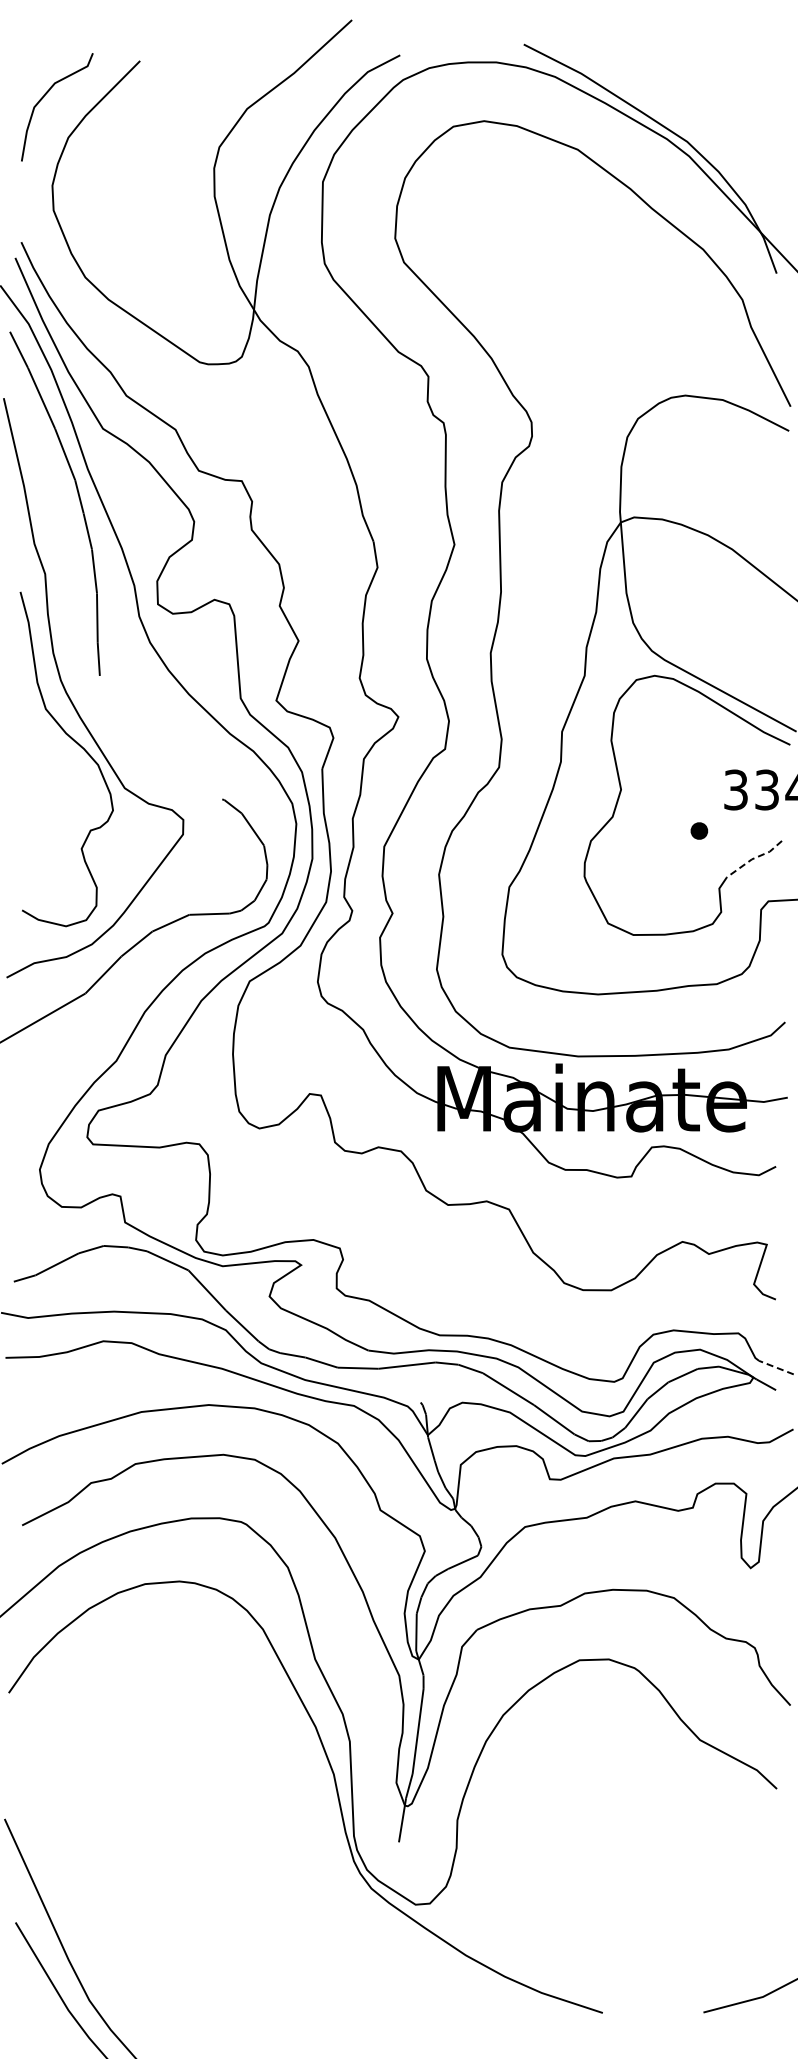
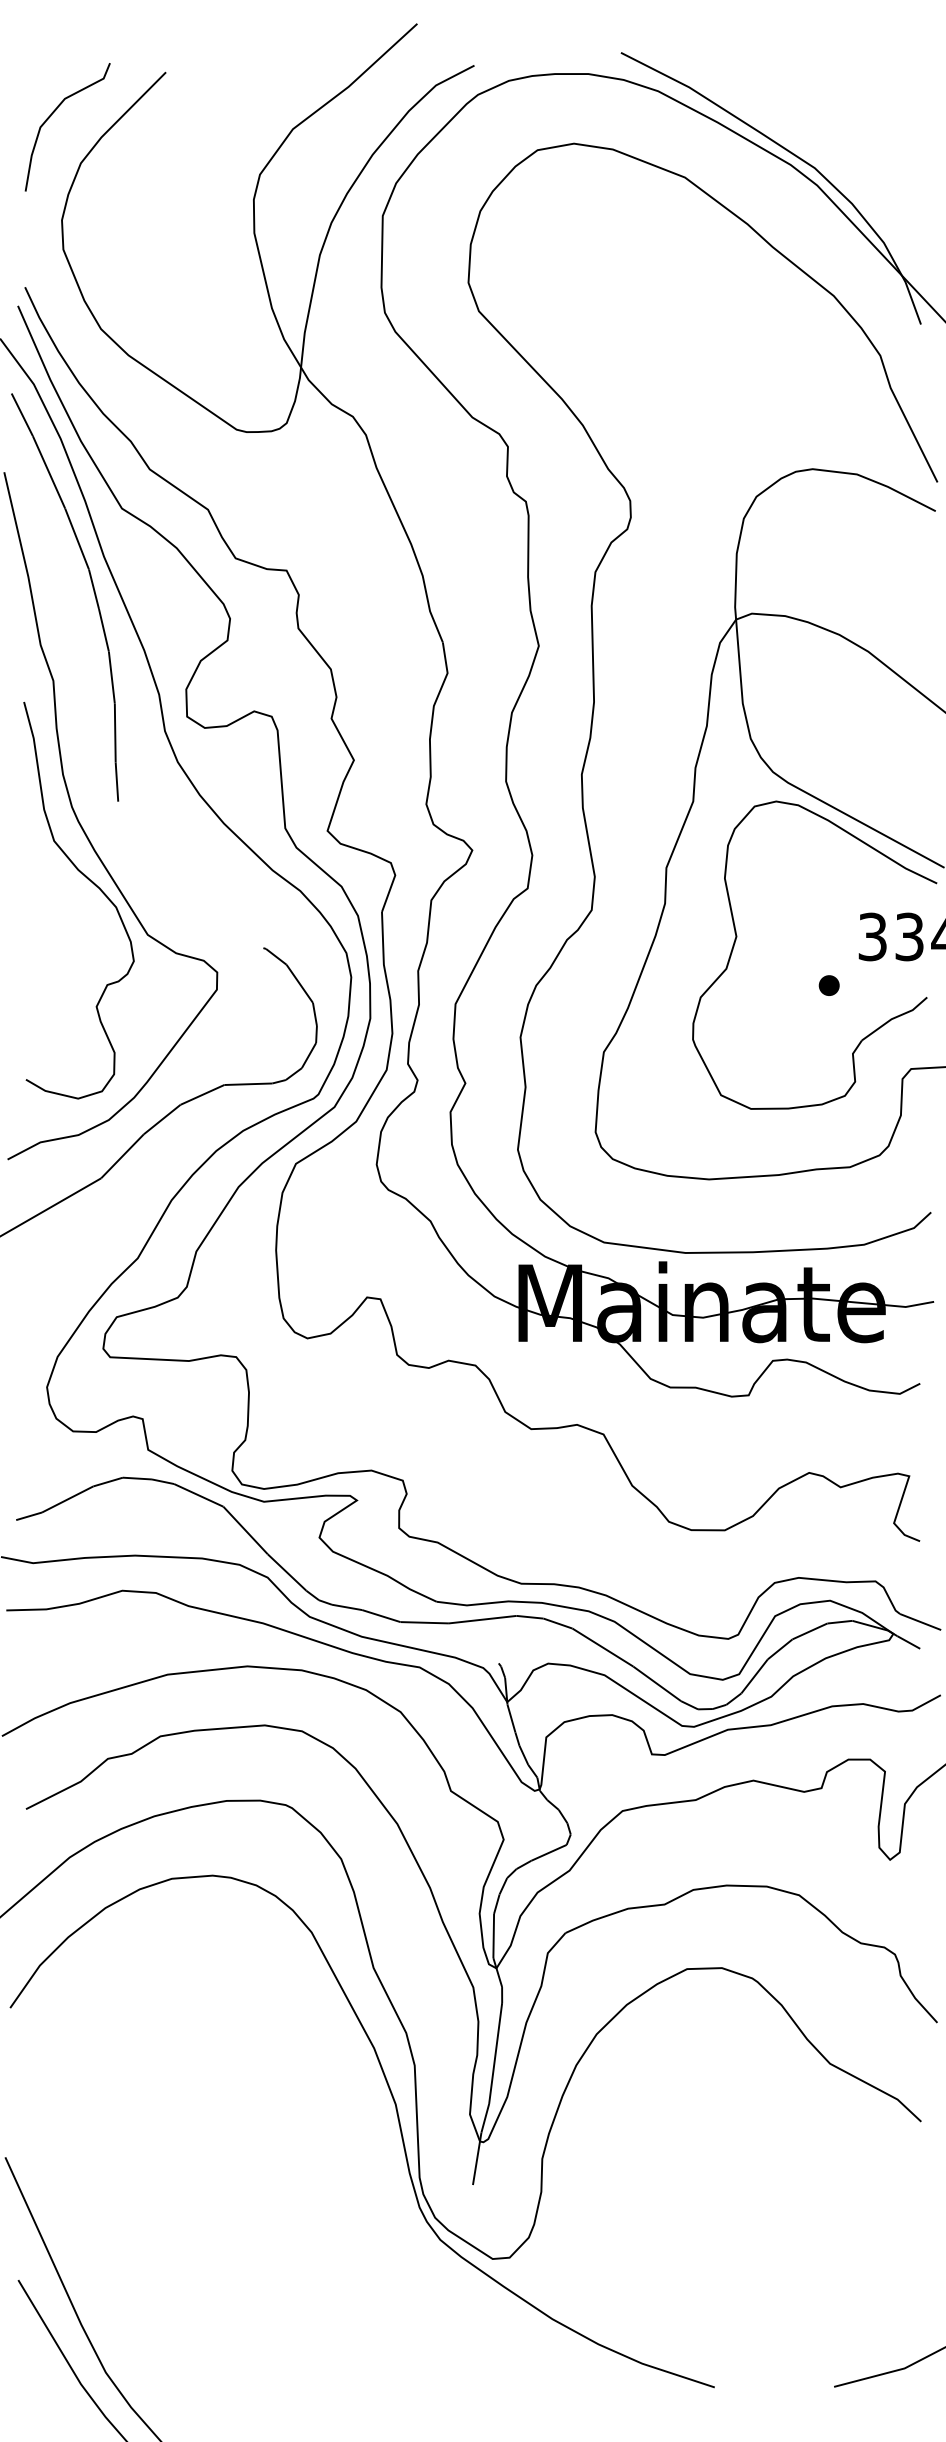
line: (754, 858) -> (894, 1018), dashed -> solid
line: (776, 1367) -> (920, 1621), dashed -> solid

